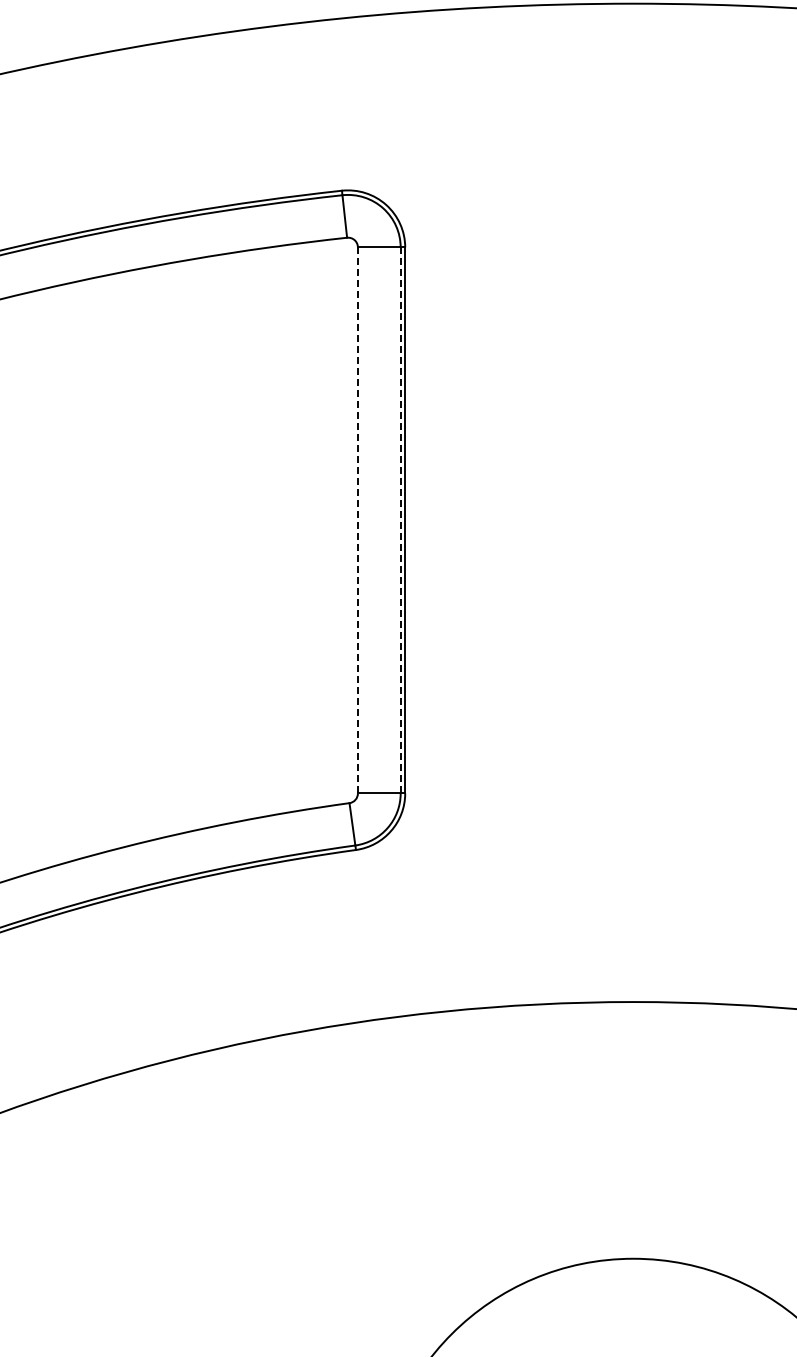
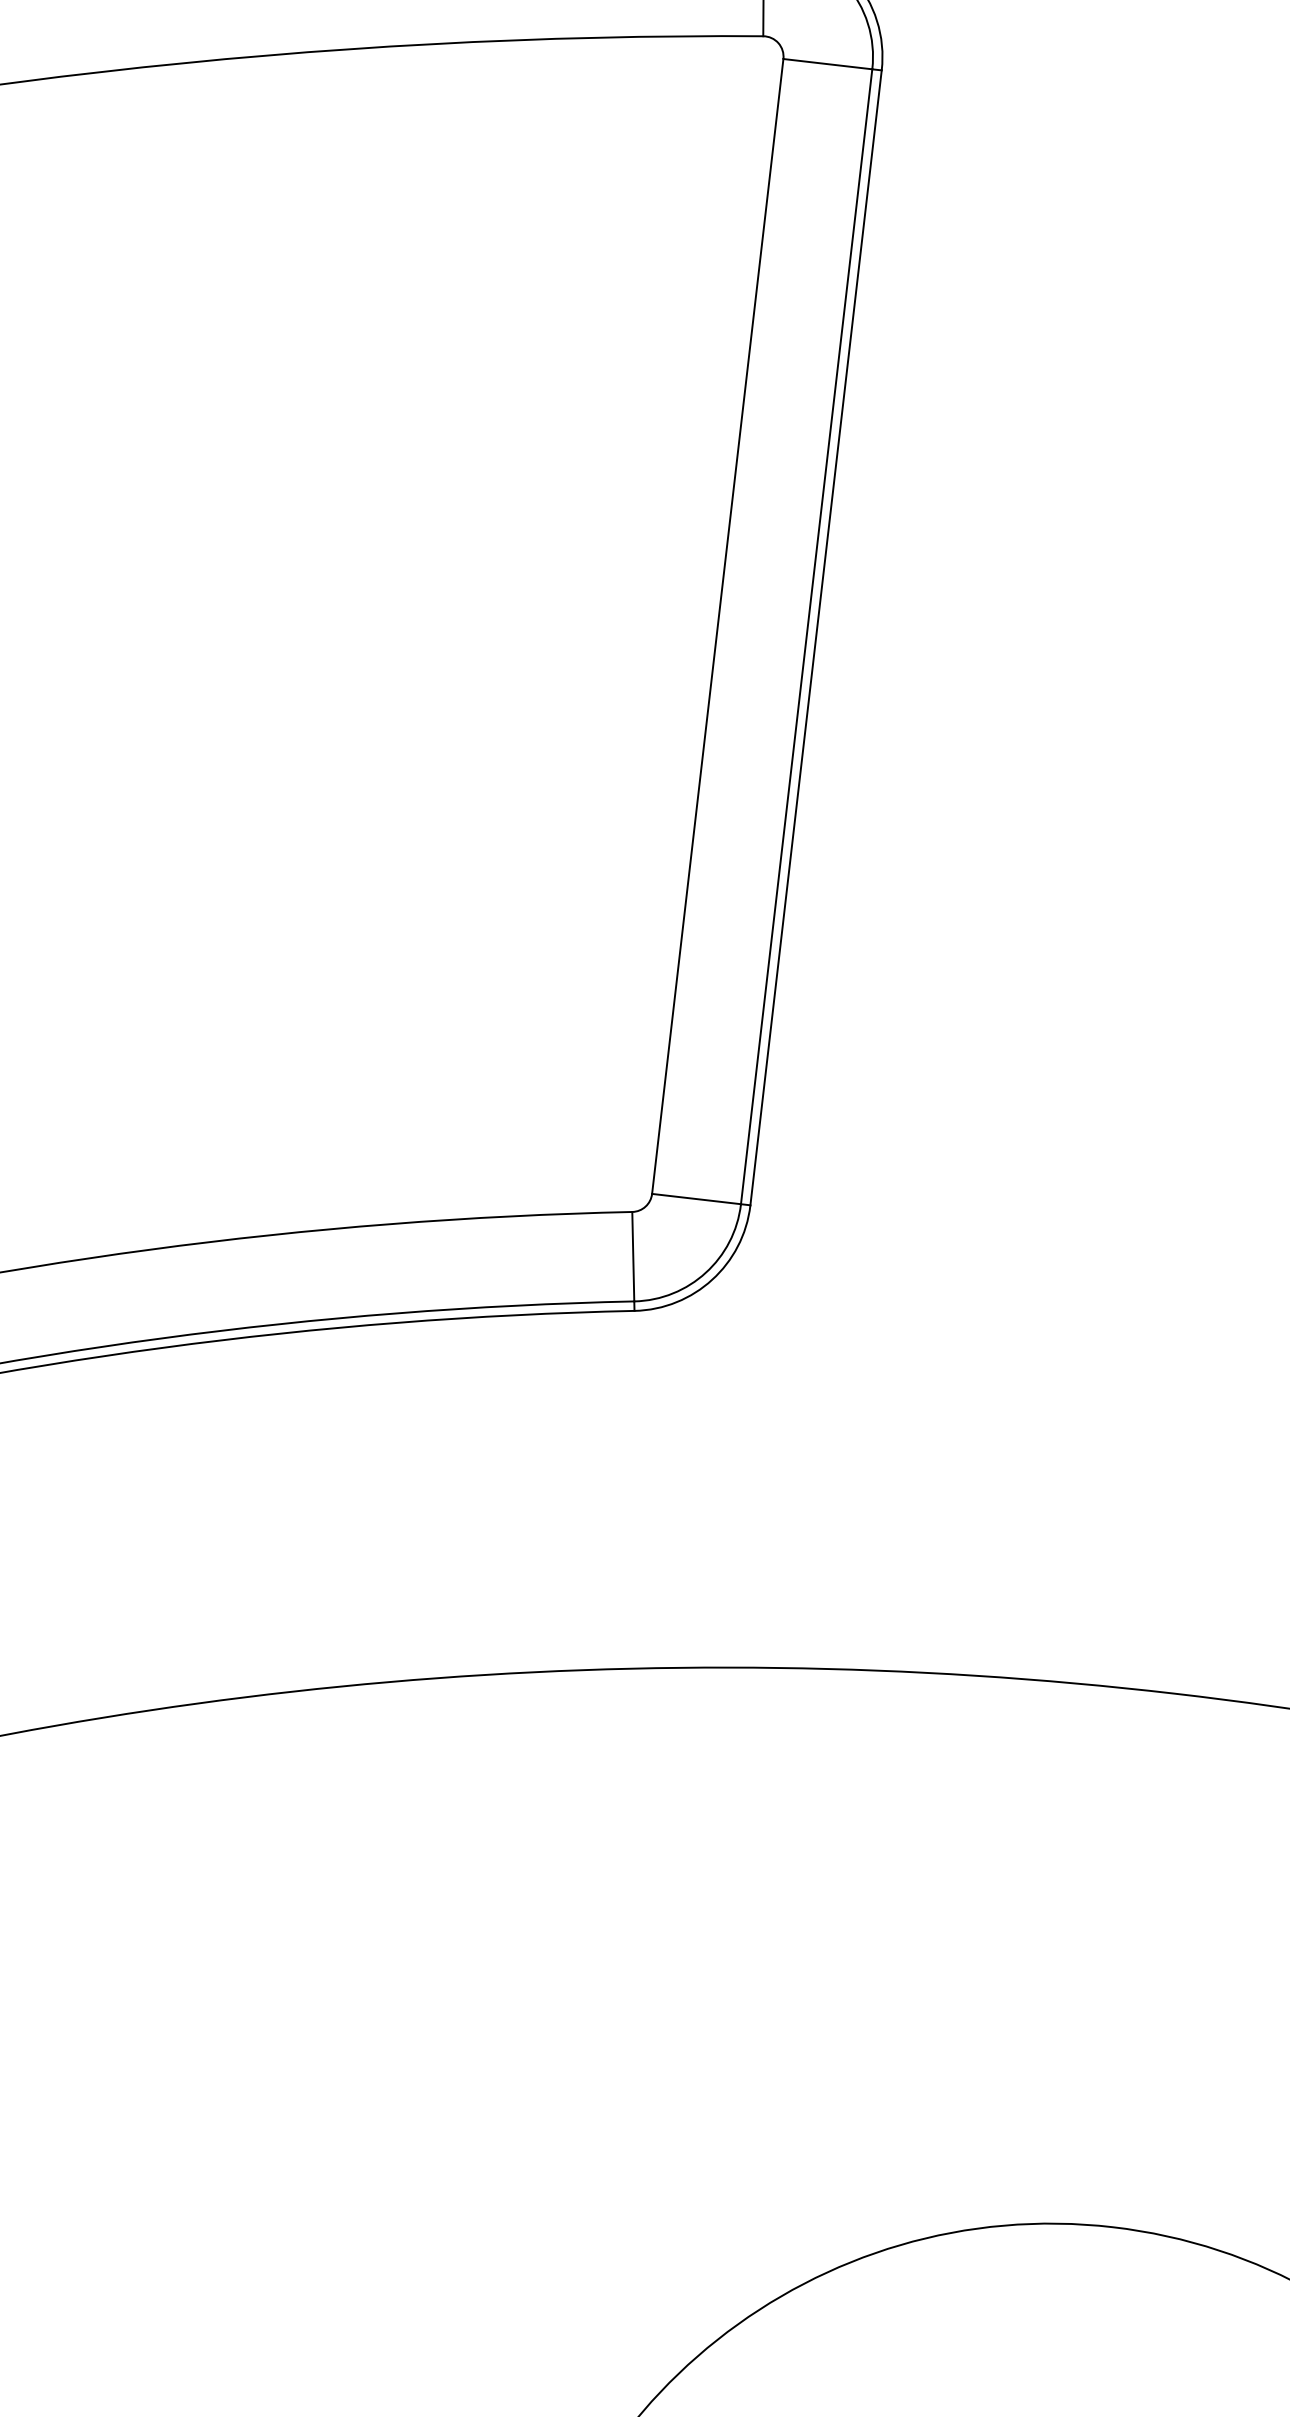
line: (357, 519) -> (717, 624), dashed -> solid
line: (400, 520) -> (806, 636), dashed -> solid

